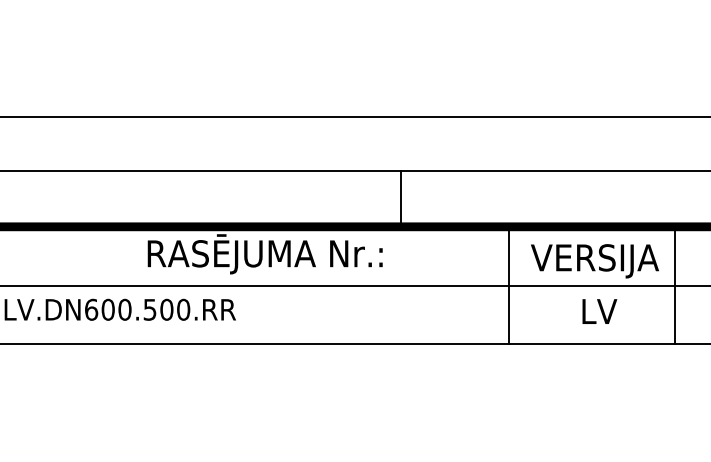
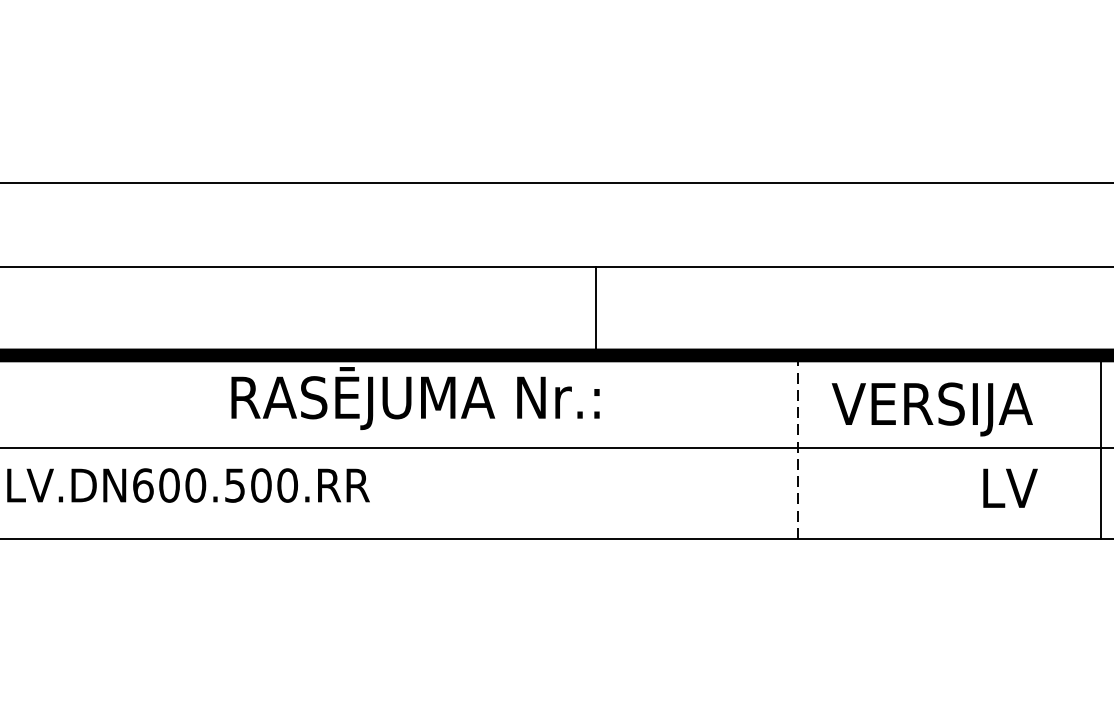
line: (401, 197) -> (596, 309), moved
line: (674, 284) -> (1100, 445), moved
line: (509, 285) -> (798, 447), solid -> dashed
text: (599, 311) -> (1009, 488), moved

